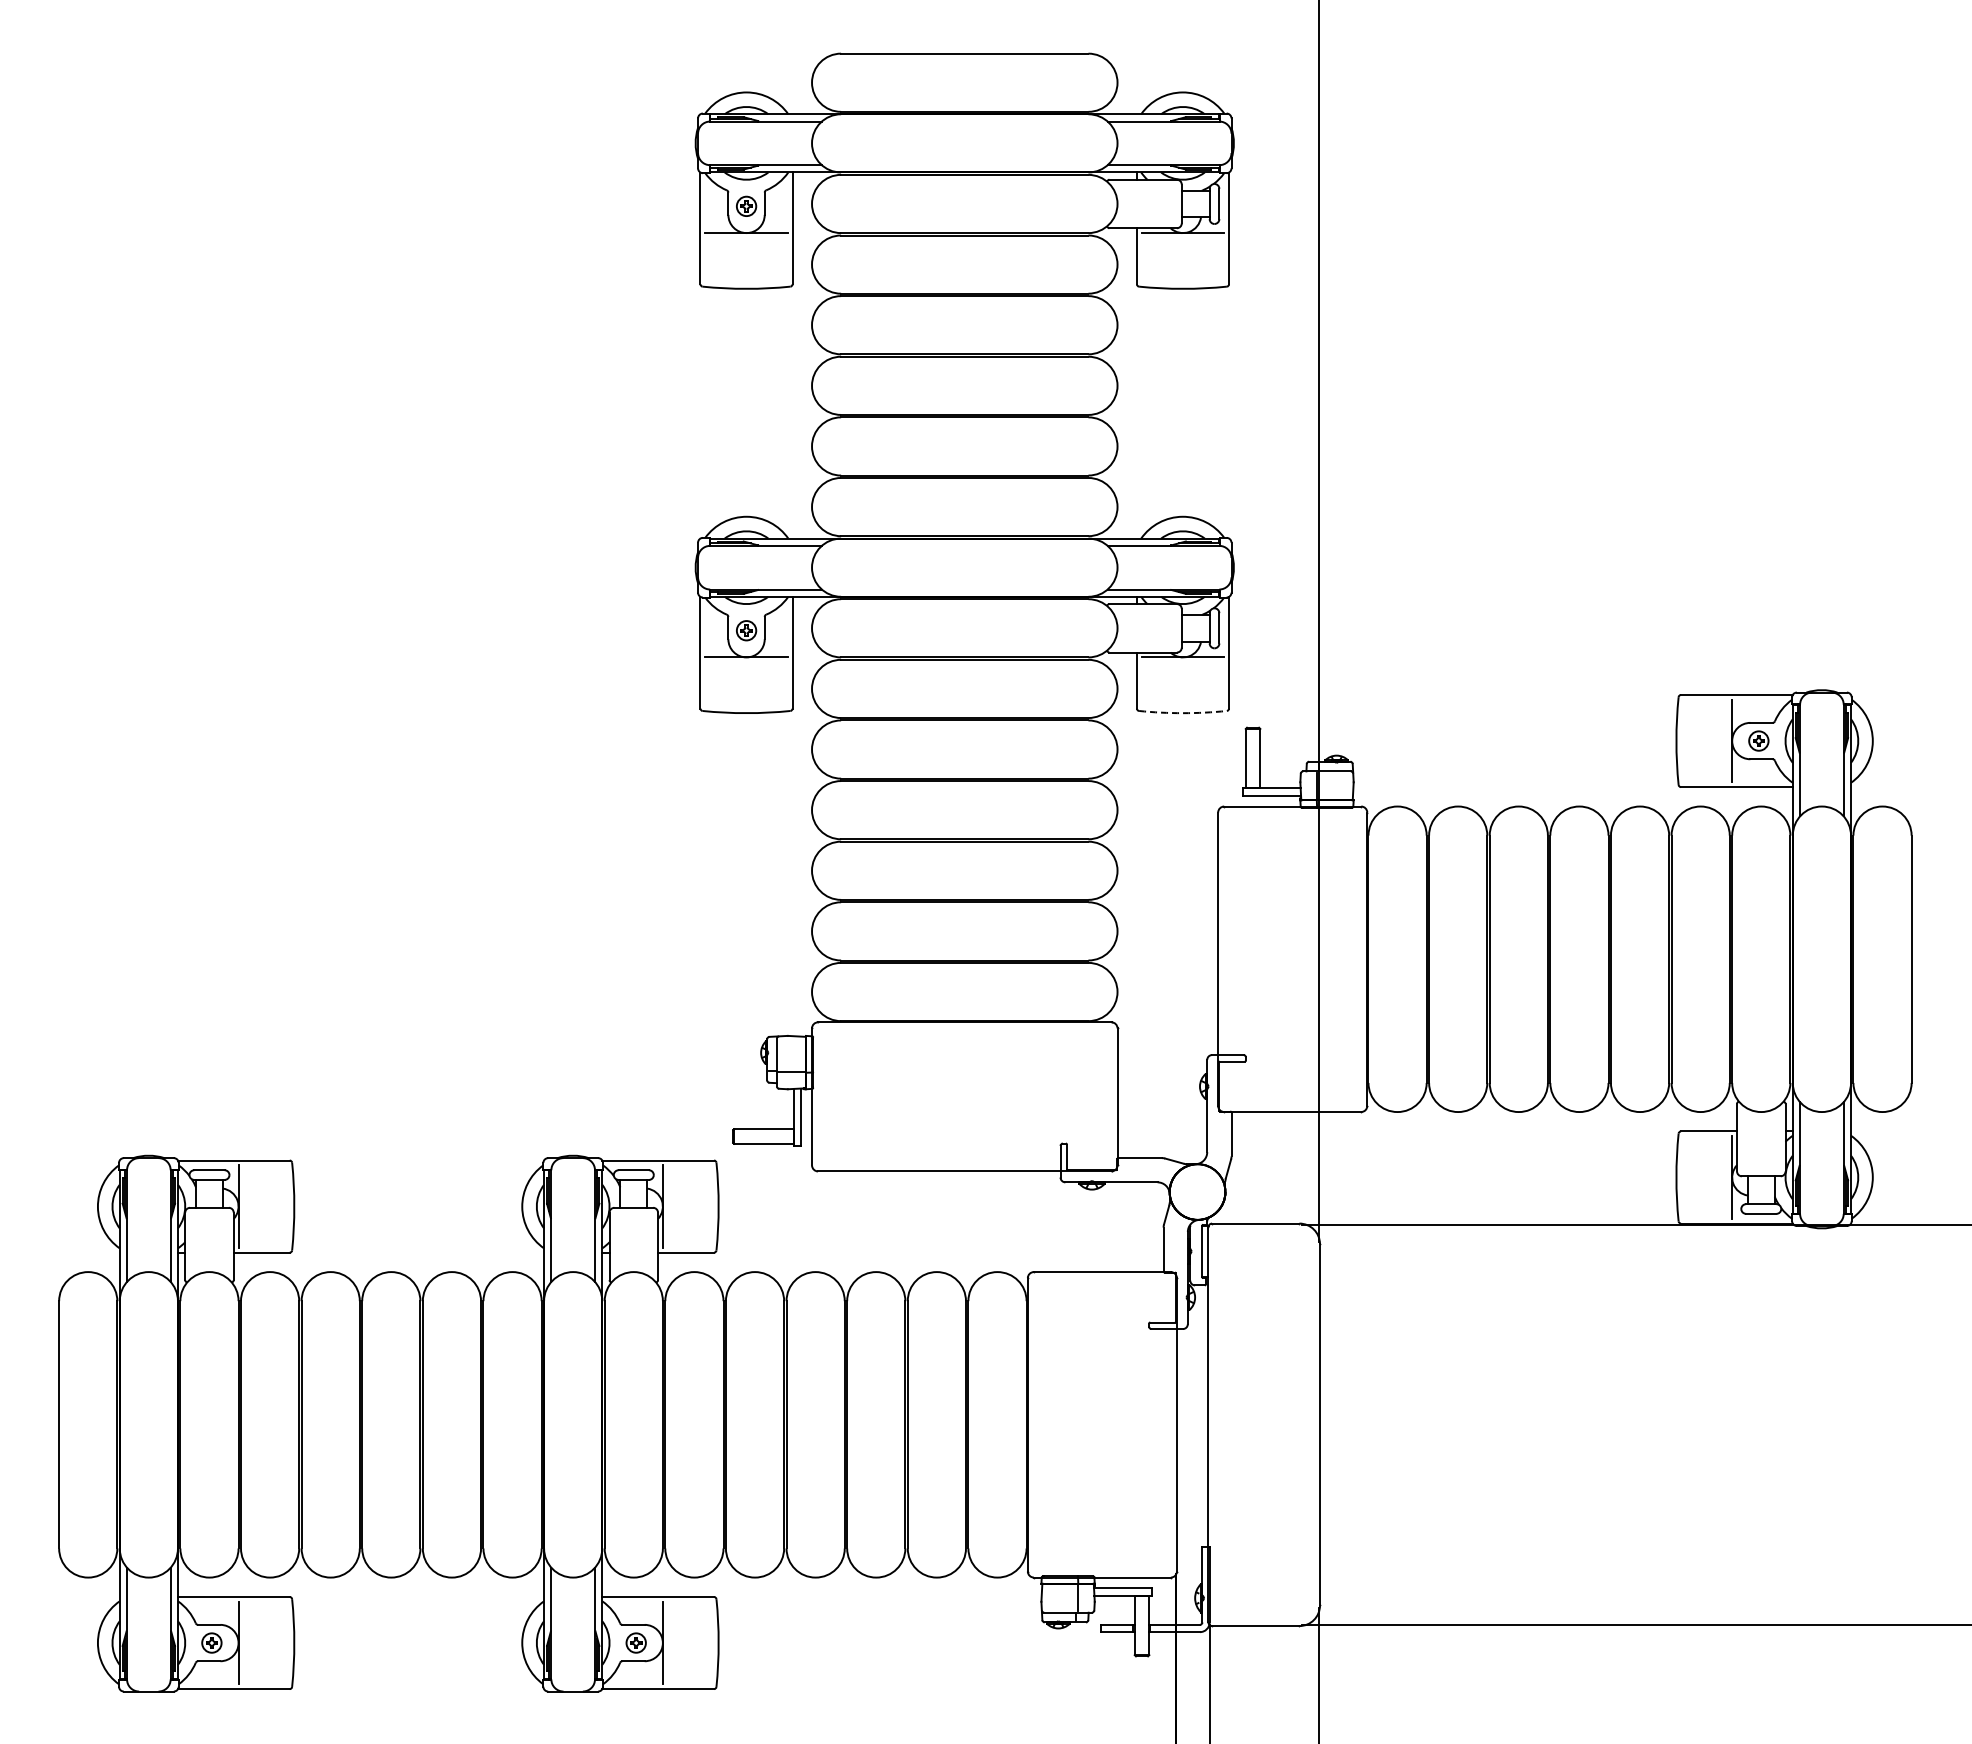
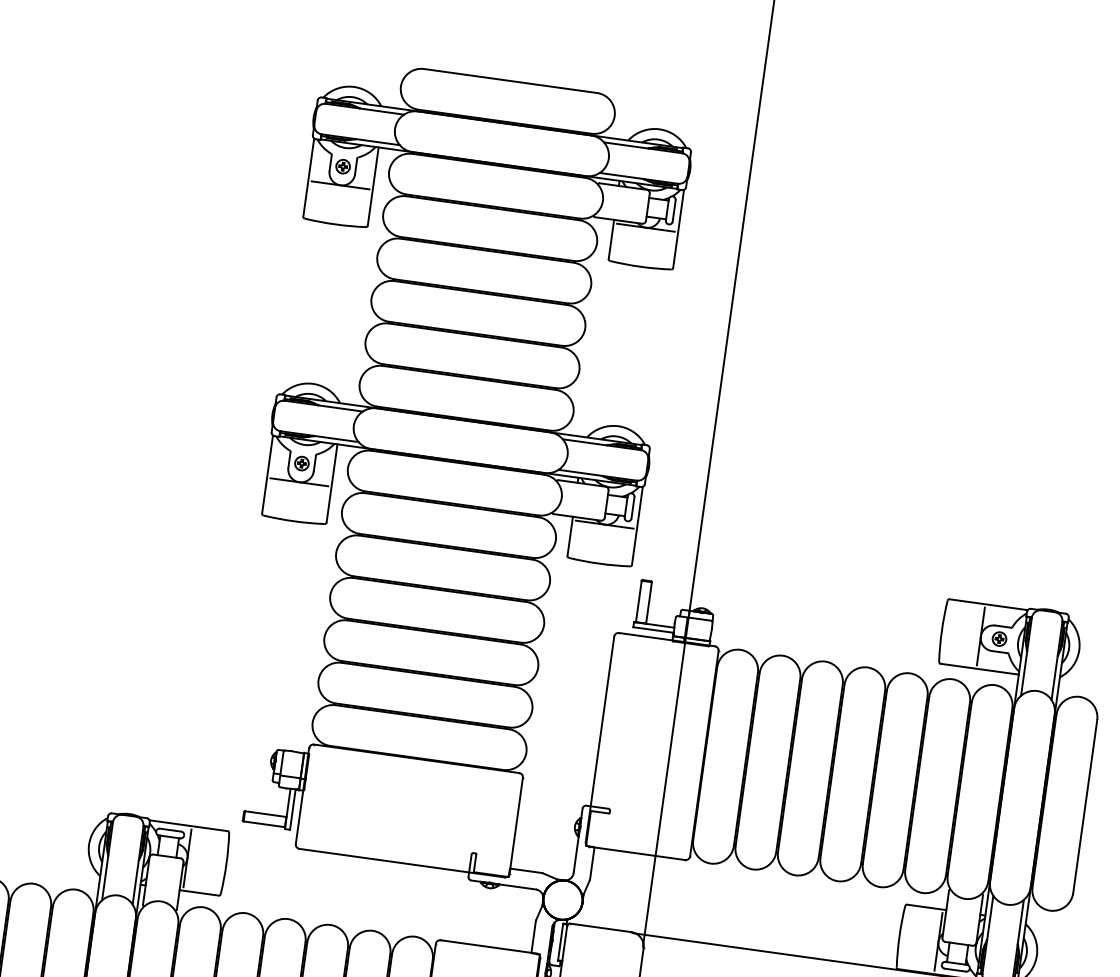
arc: (1183, 713) -> (599, 563), dashed -> solid

